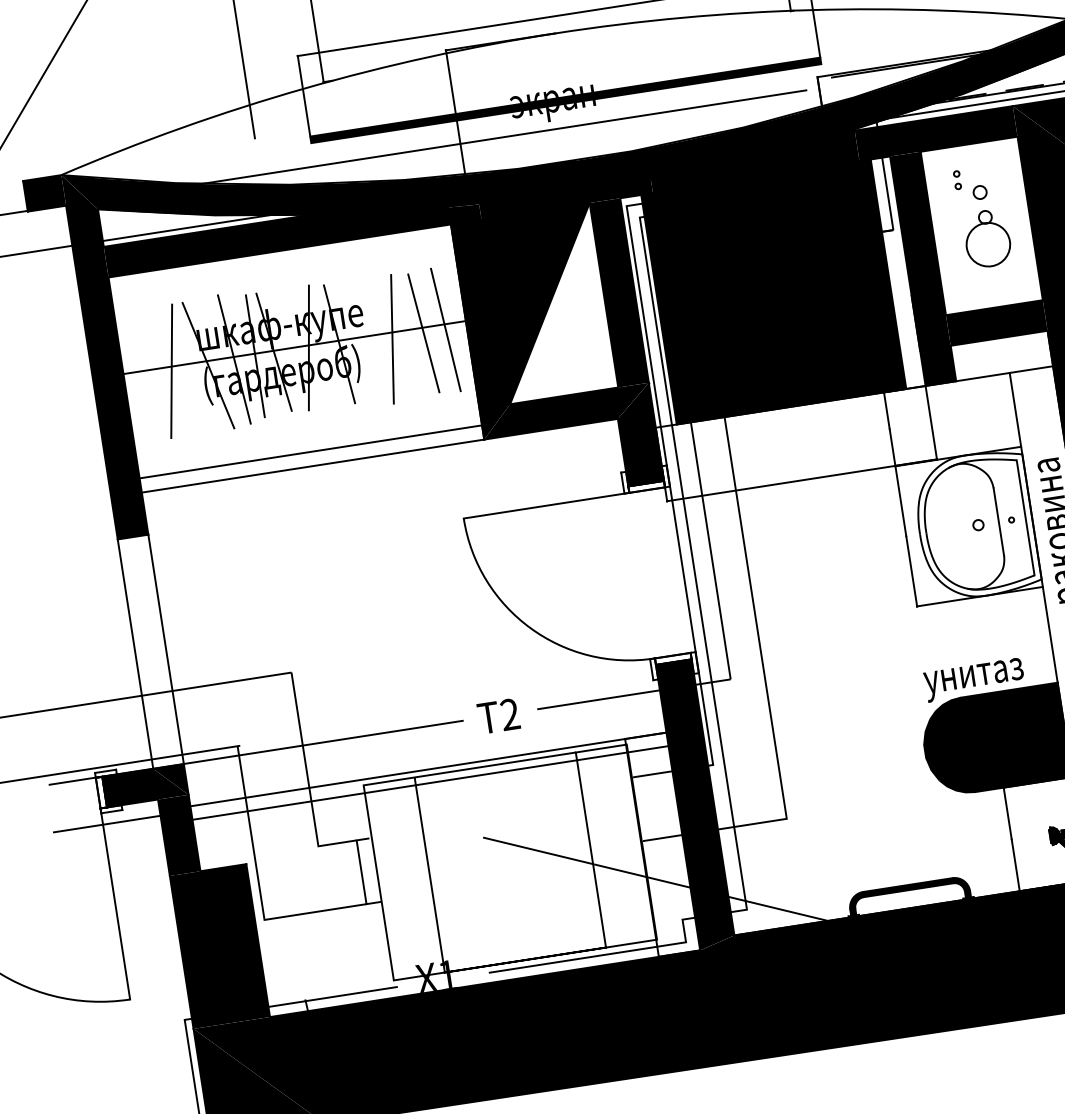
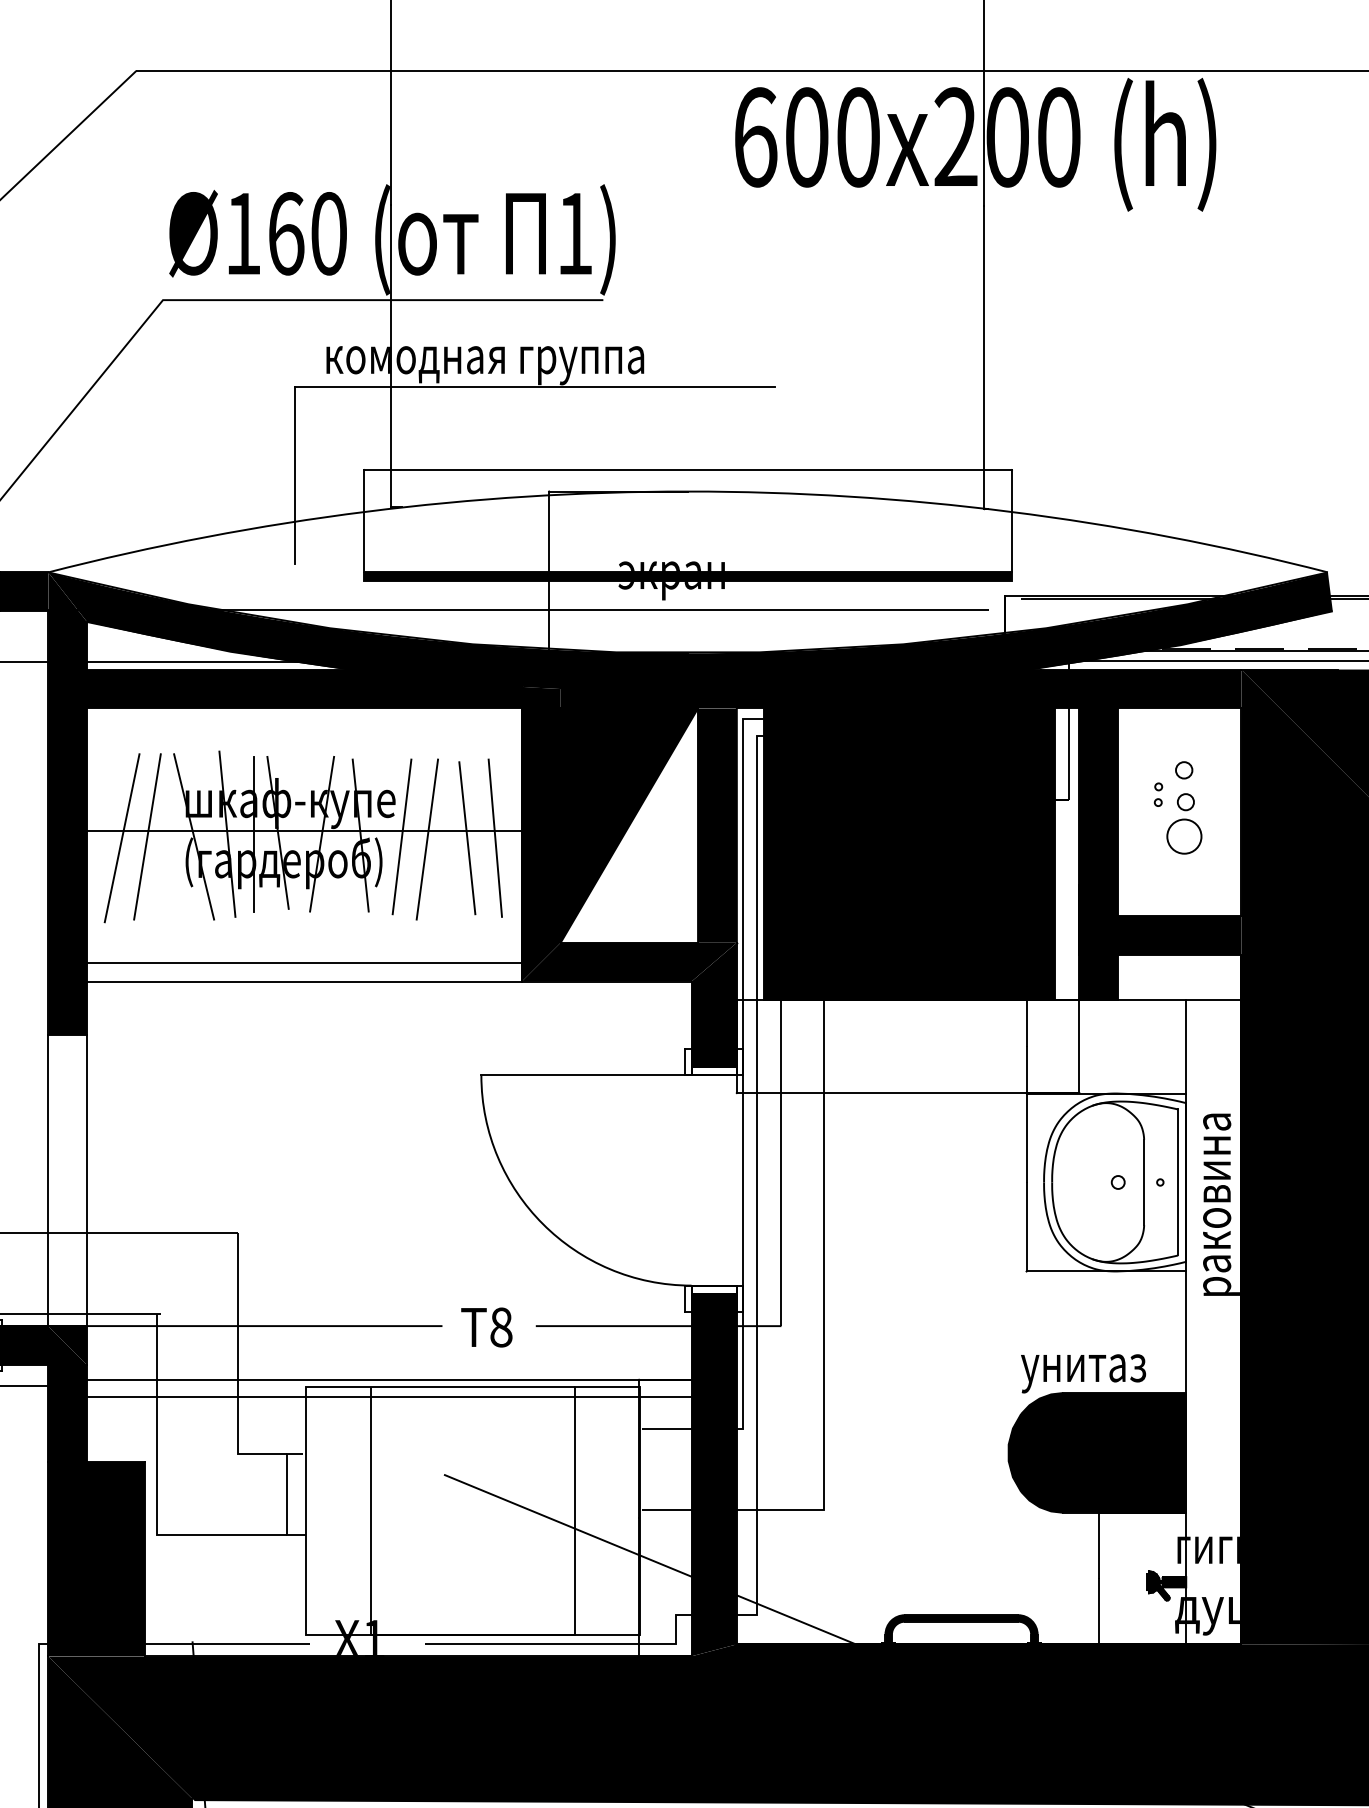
part: (957, 180) -> (1158, 794), moved
circle: (988, 244) -> (1184, 836), size x0.62
line: (371, 340) -> (401, 836), added
line: (151, 375) -> (121, 838), added
text: (510, 714) -> (501, 1327), 2 -> 8

